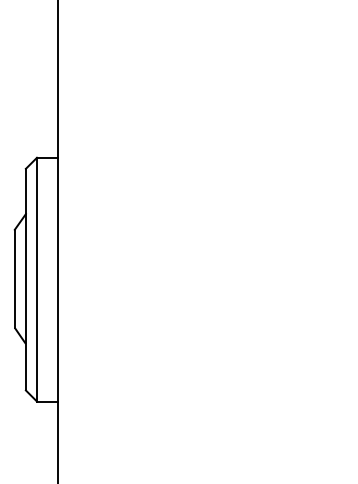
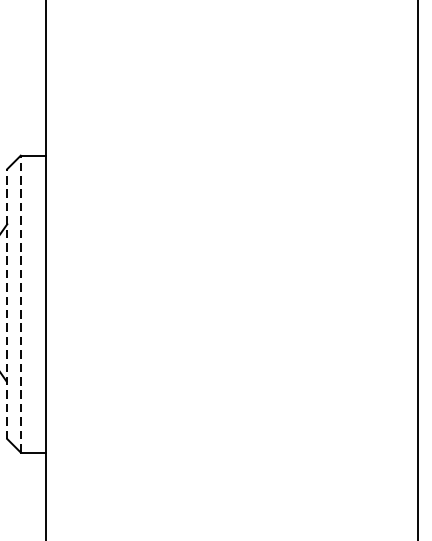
line: (25, 279) -> (6, 303), solid -> dashed
line: (36, 279) -> (20, 303), solid -> dashed

